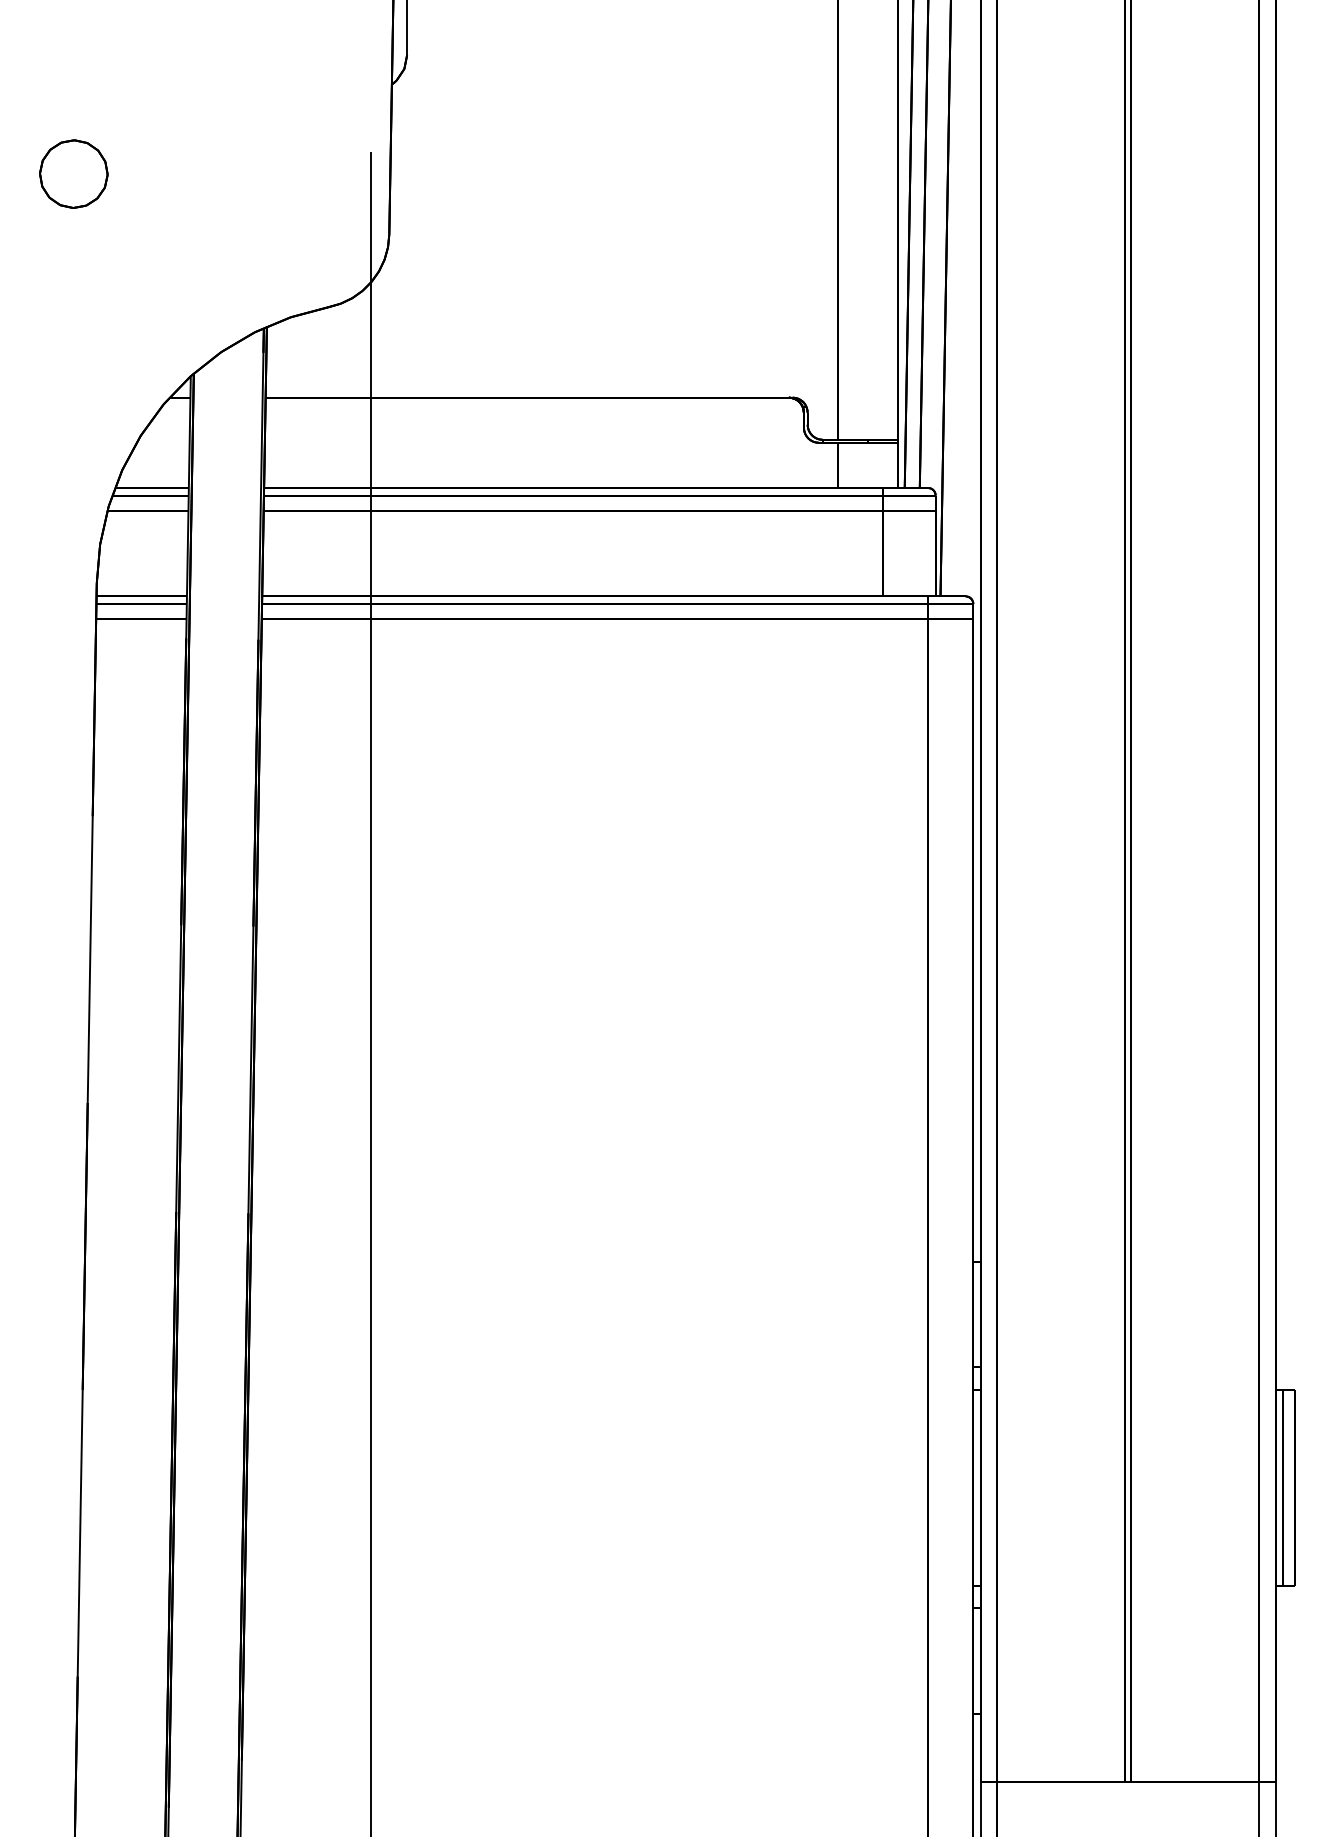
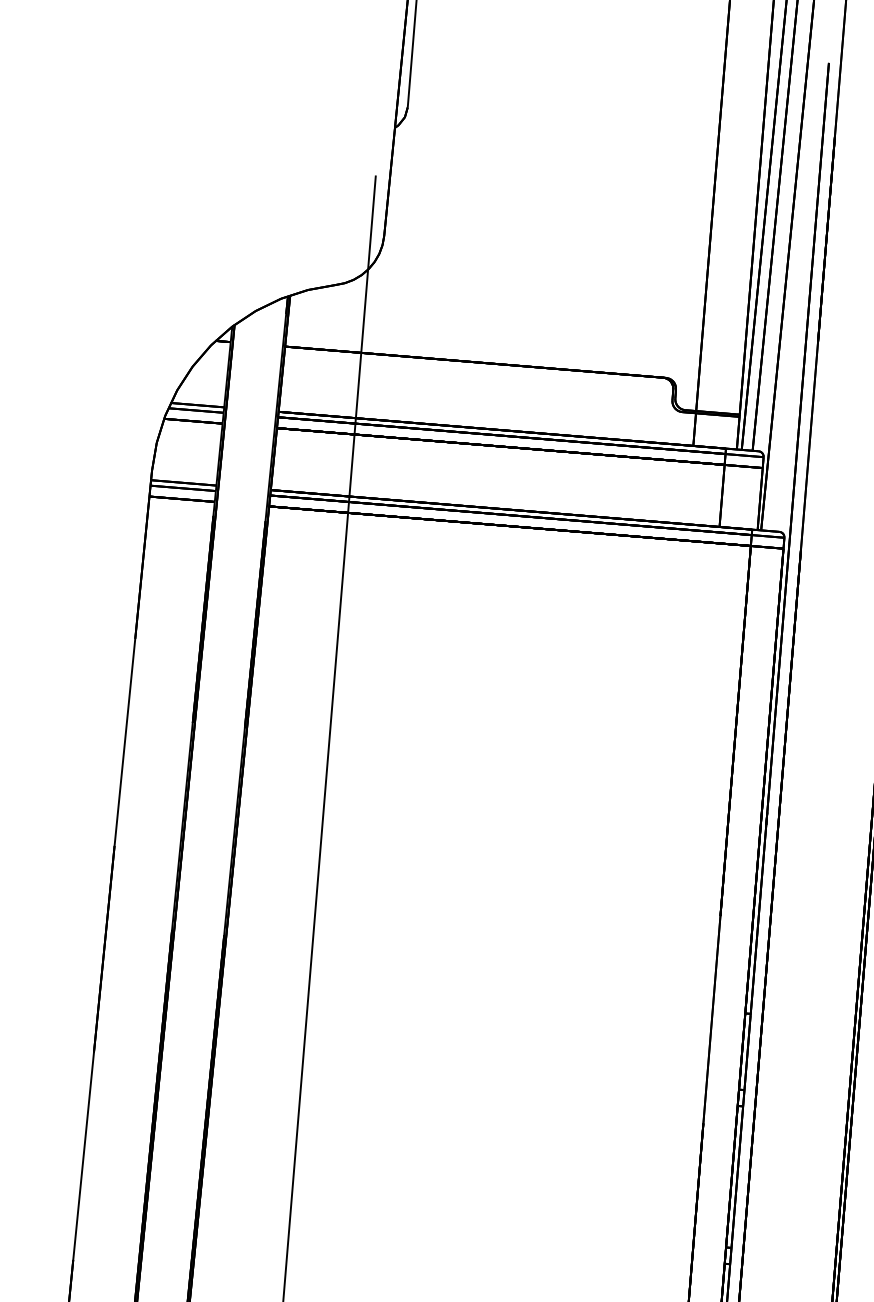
part: (73, 173) -> (159, 173), removed

